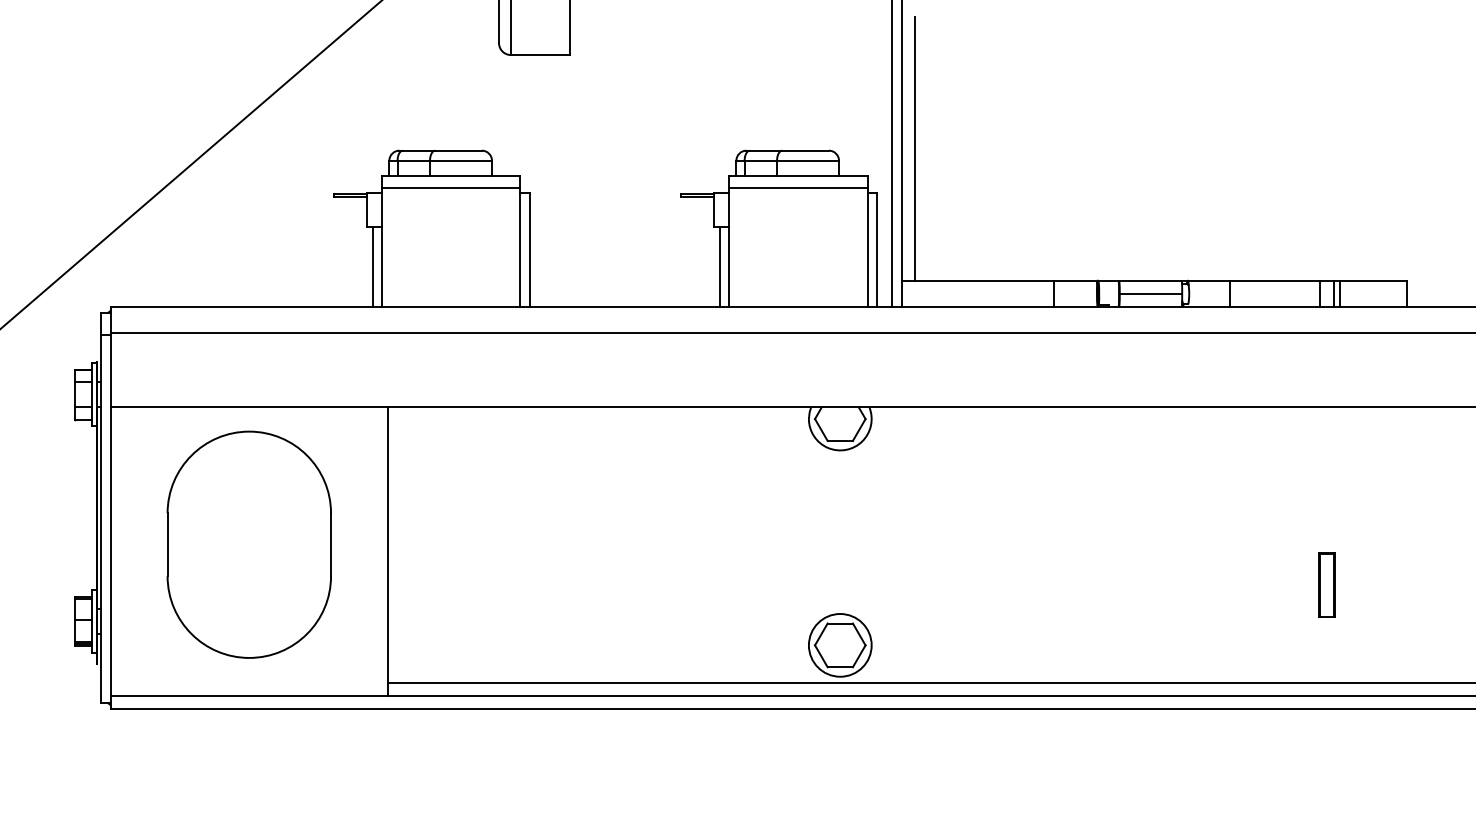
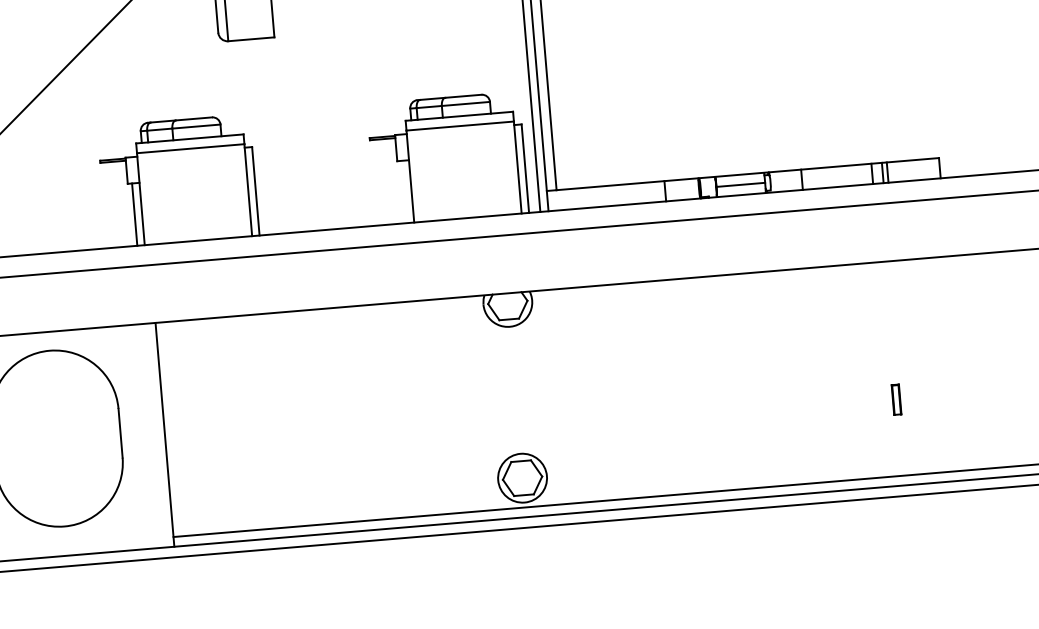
line: (719, 266) -> (404, 191), removed
part: (1326, 584) -> (896, 399), size x0.6

